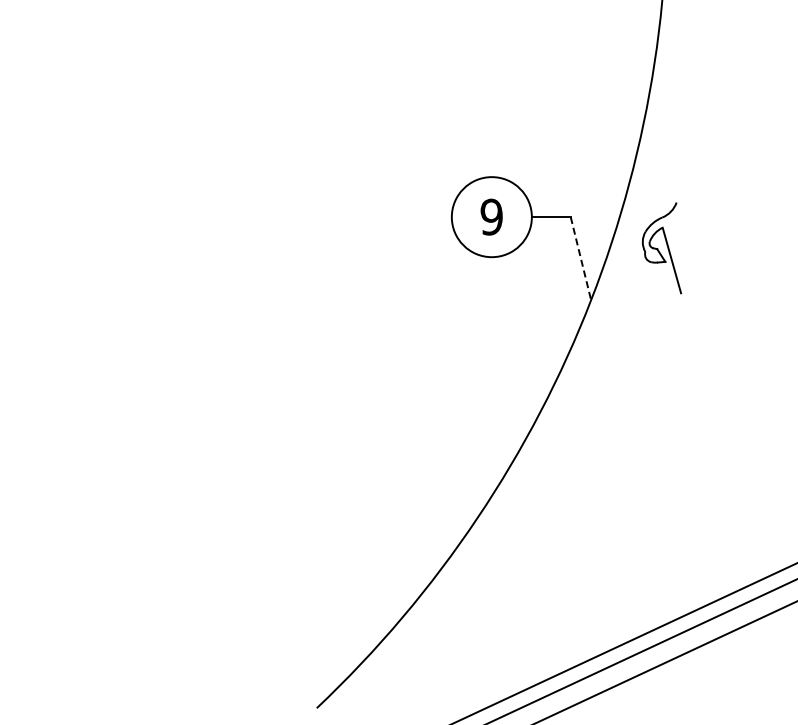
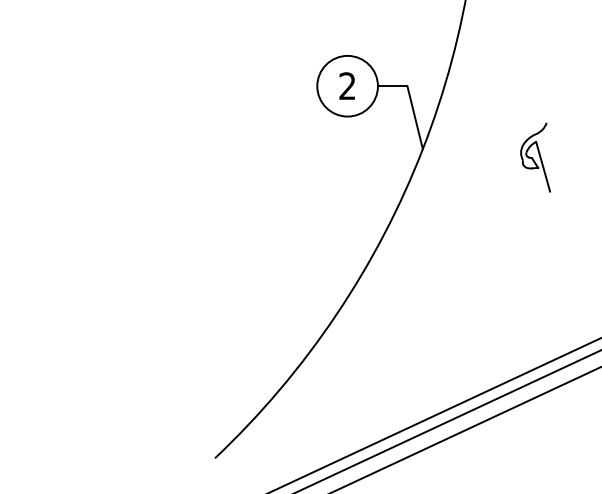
text: (491, 216) -> (347, 85), 9 -> 2
part: (662, 248) -> (536, 157), moved
line: (580, 258) -> (414, 117), dashed -> solid

